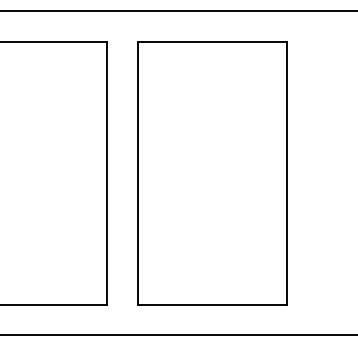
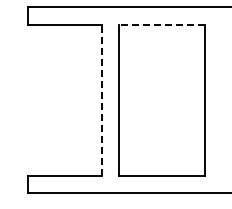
line: (212, 41) -> (162, 24), solid -> dashed
line: (106, 173) -> (101, 100), solid -> dashed

